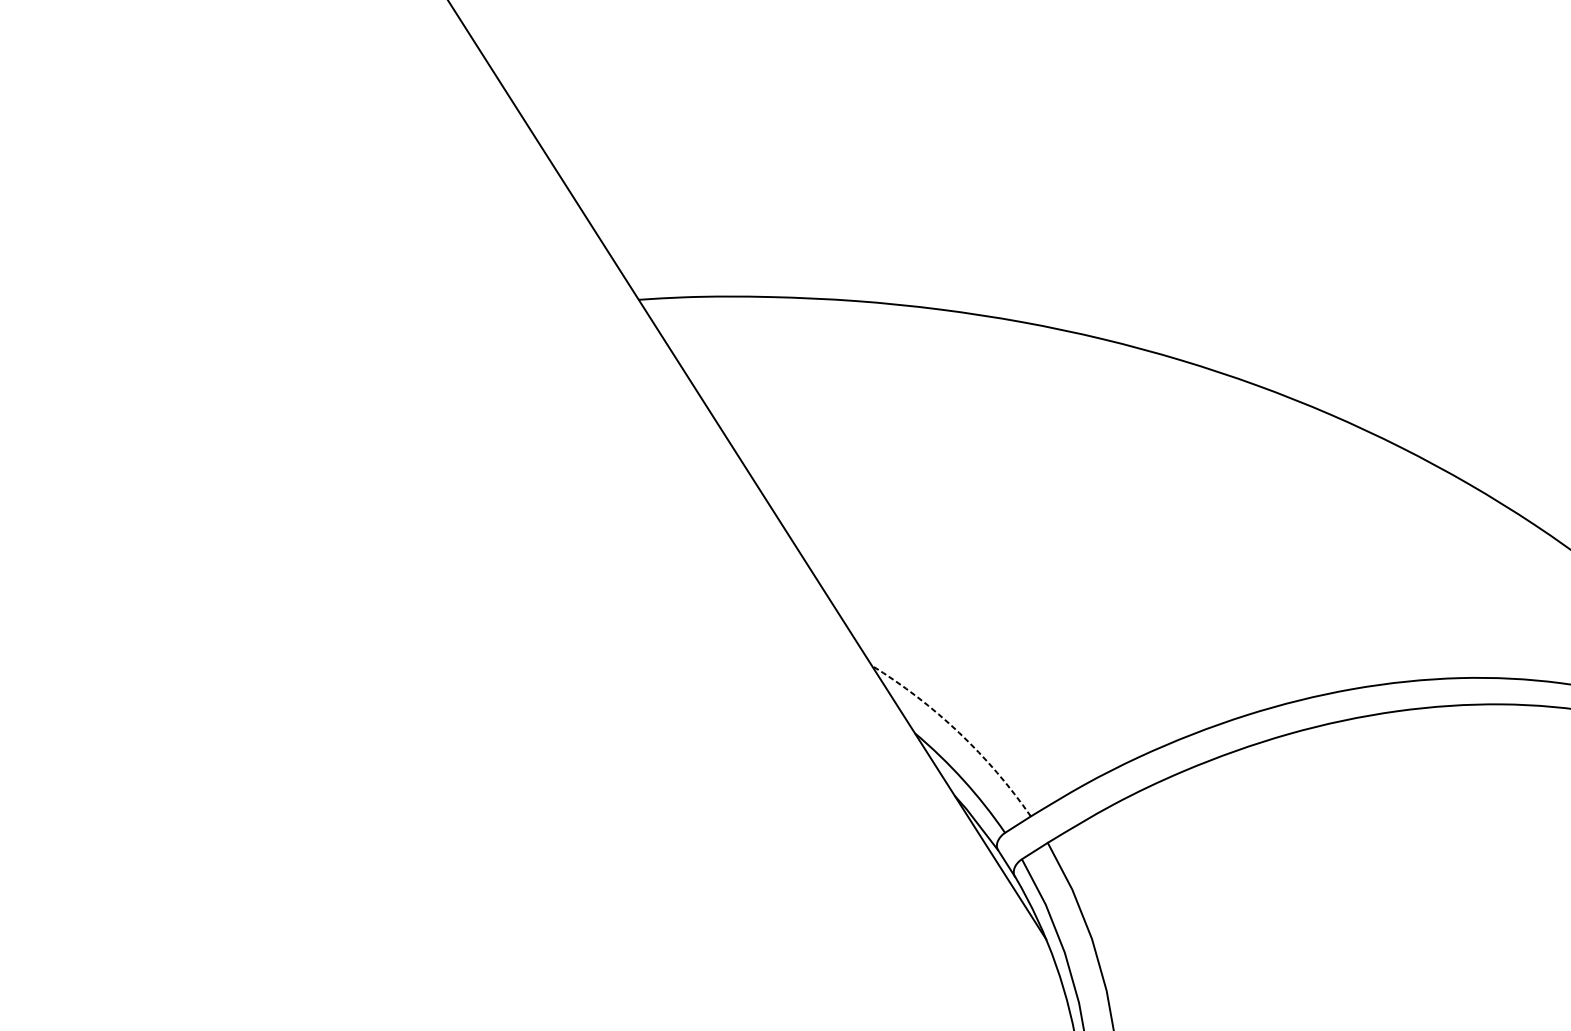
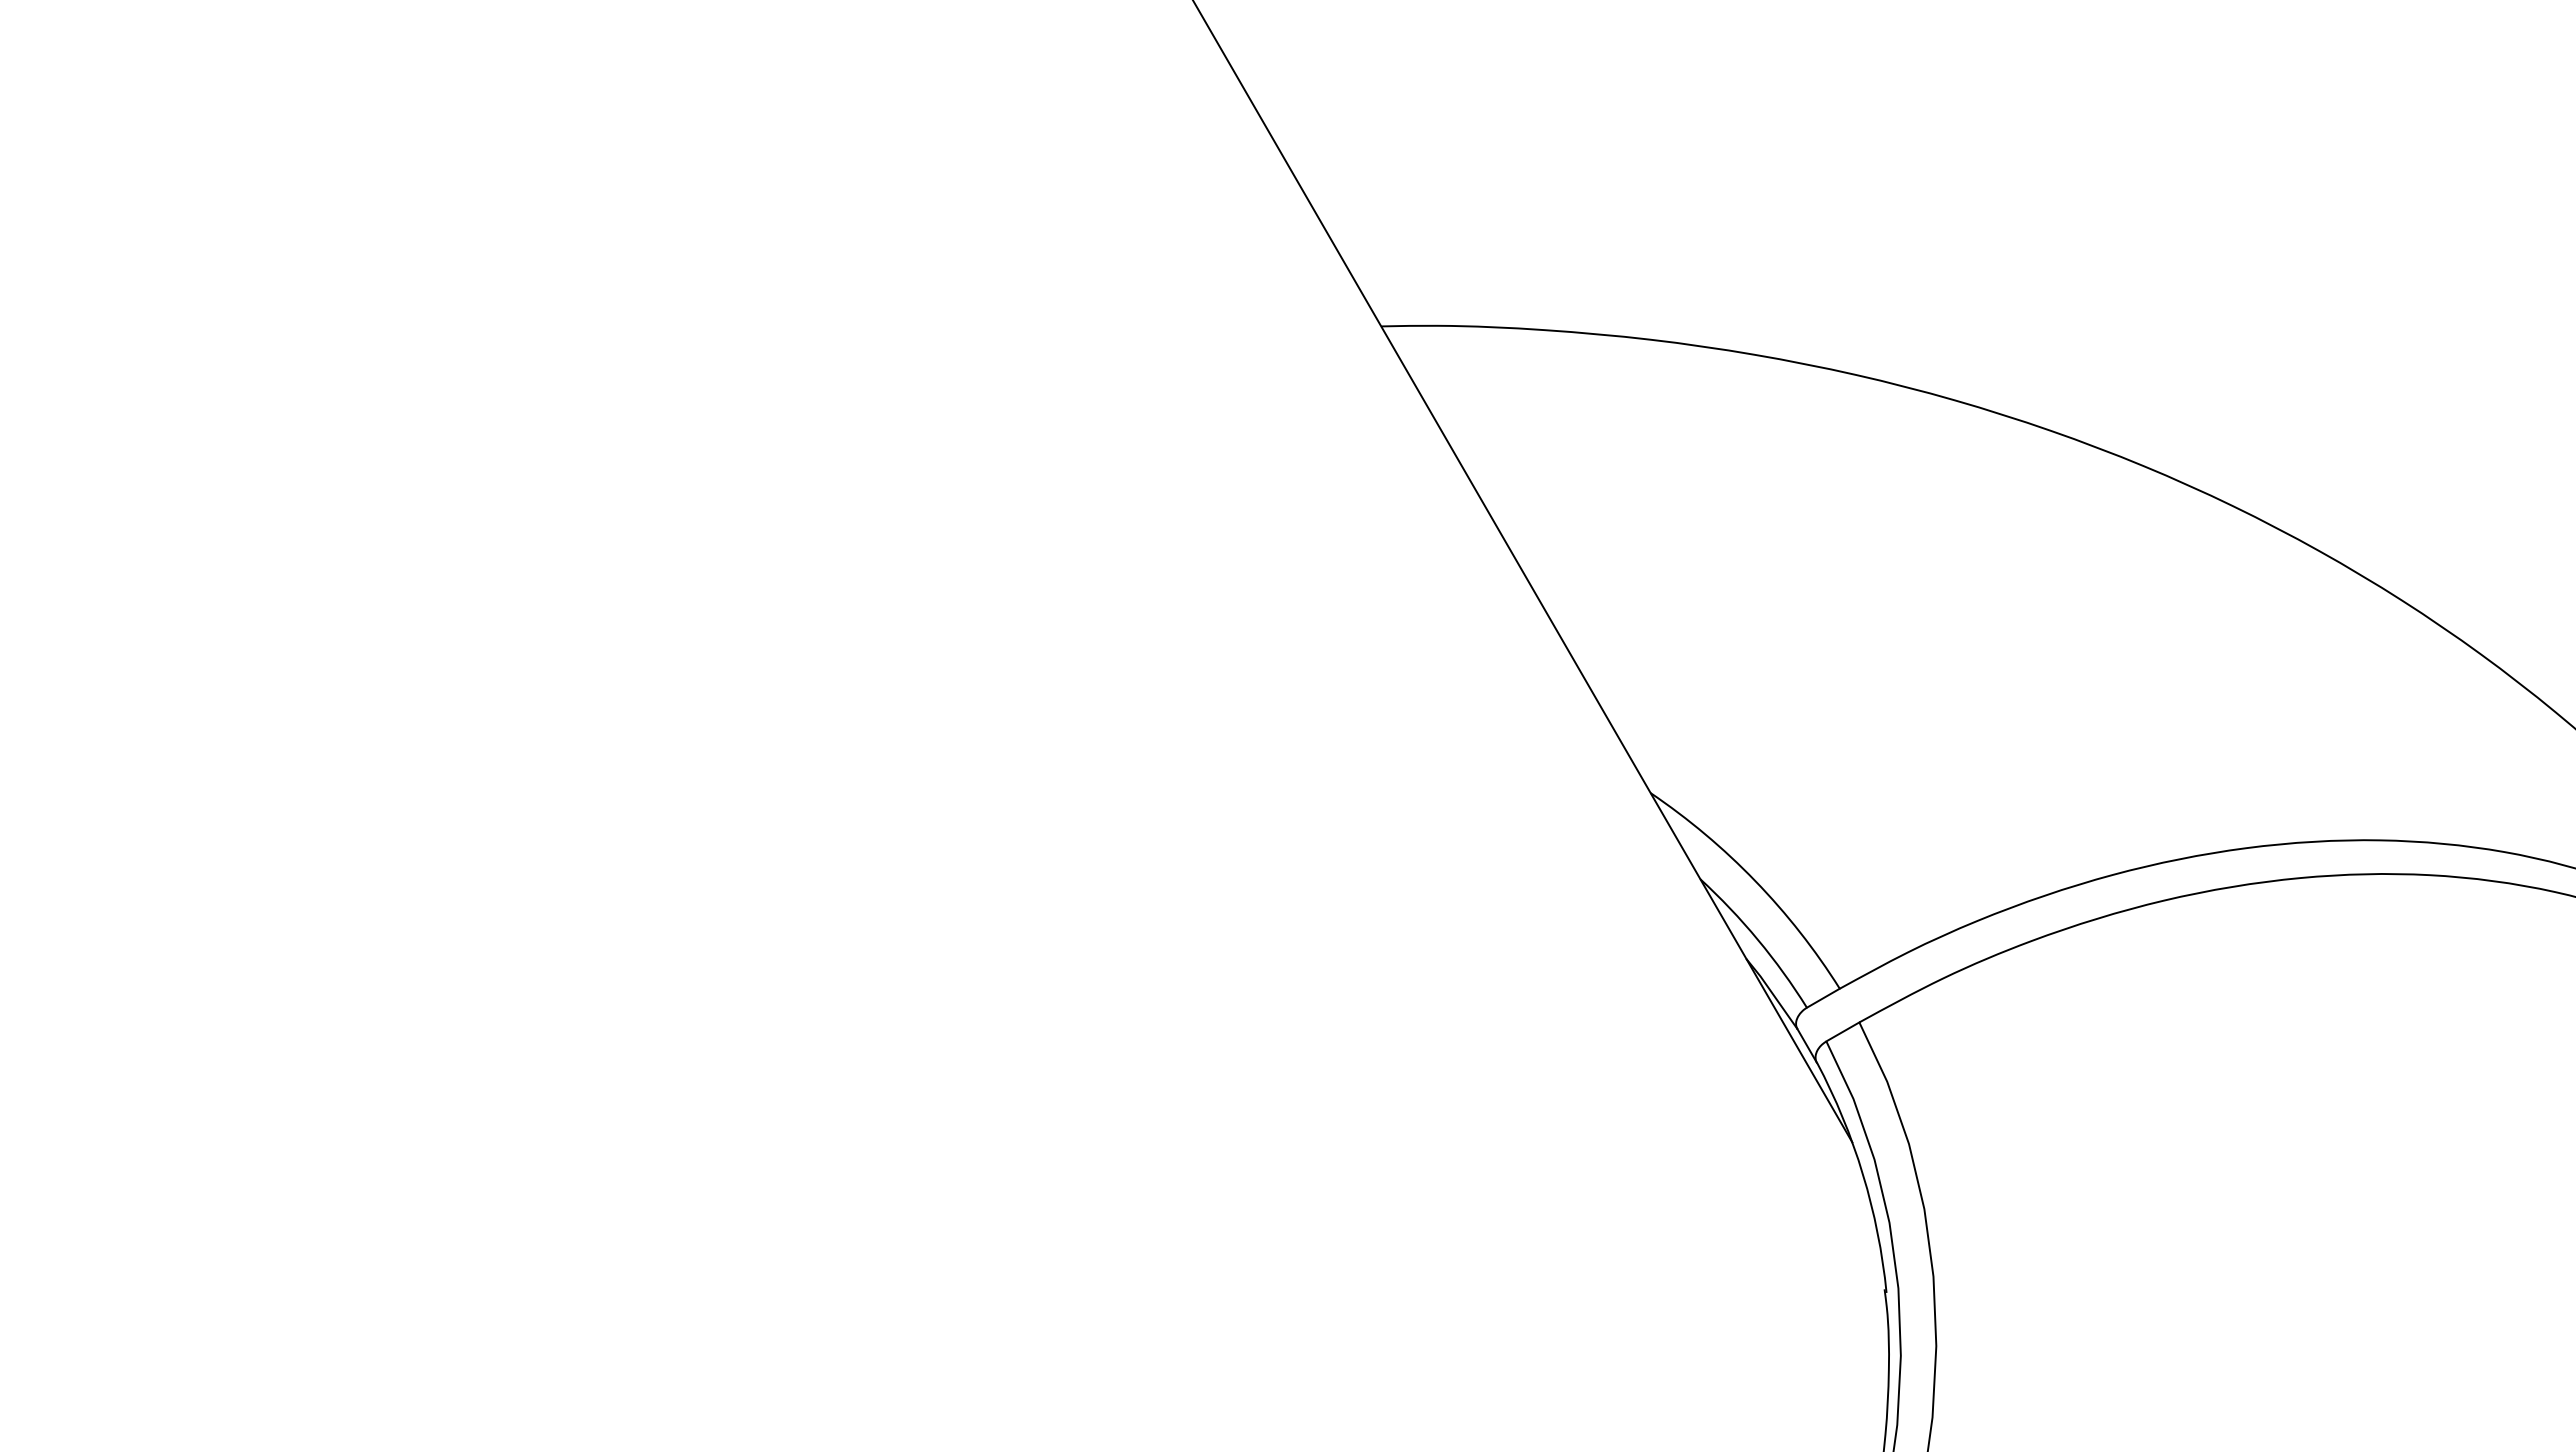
arc: (959, 733) -> (1755, 881), dashed -> solid

